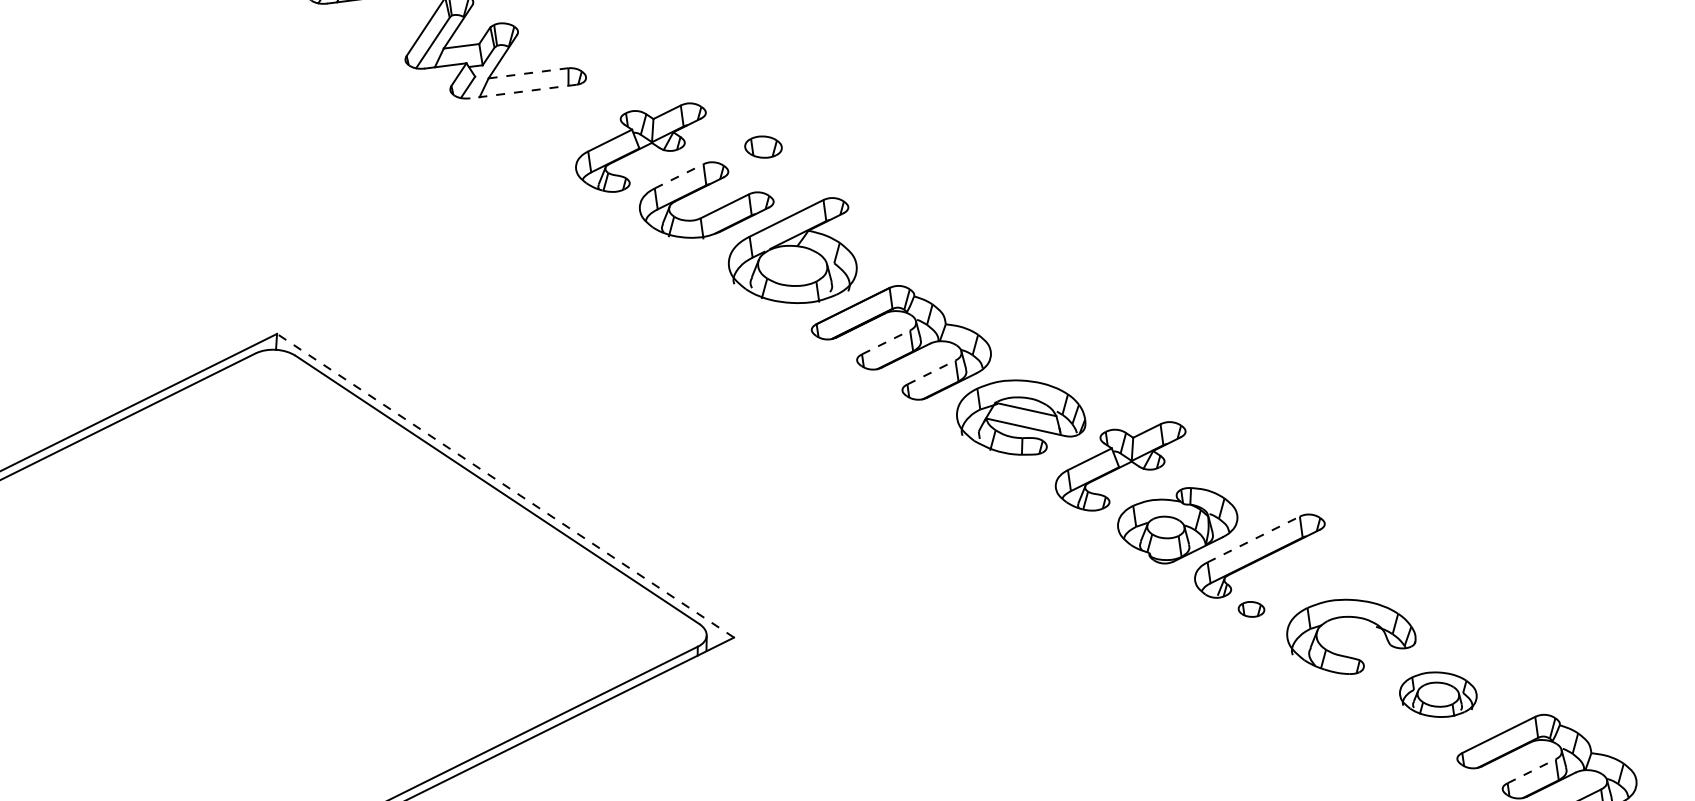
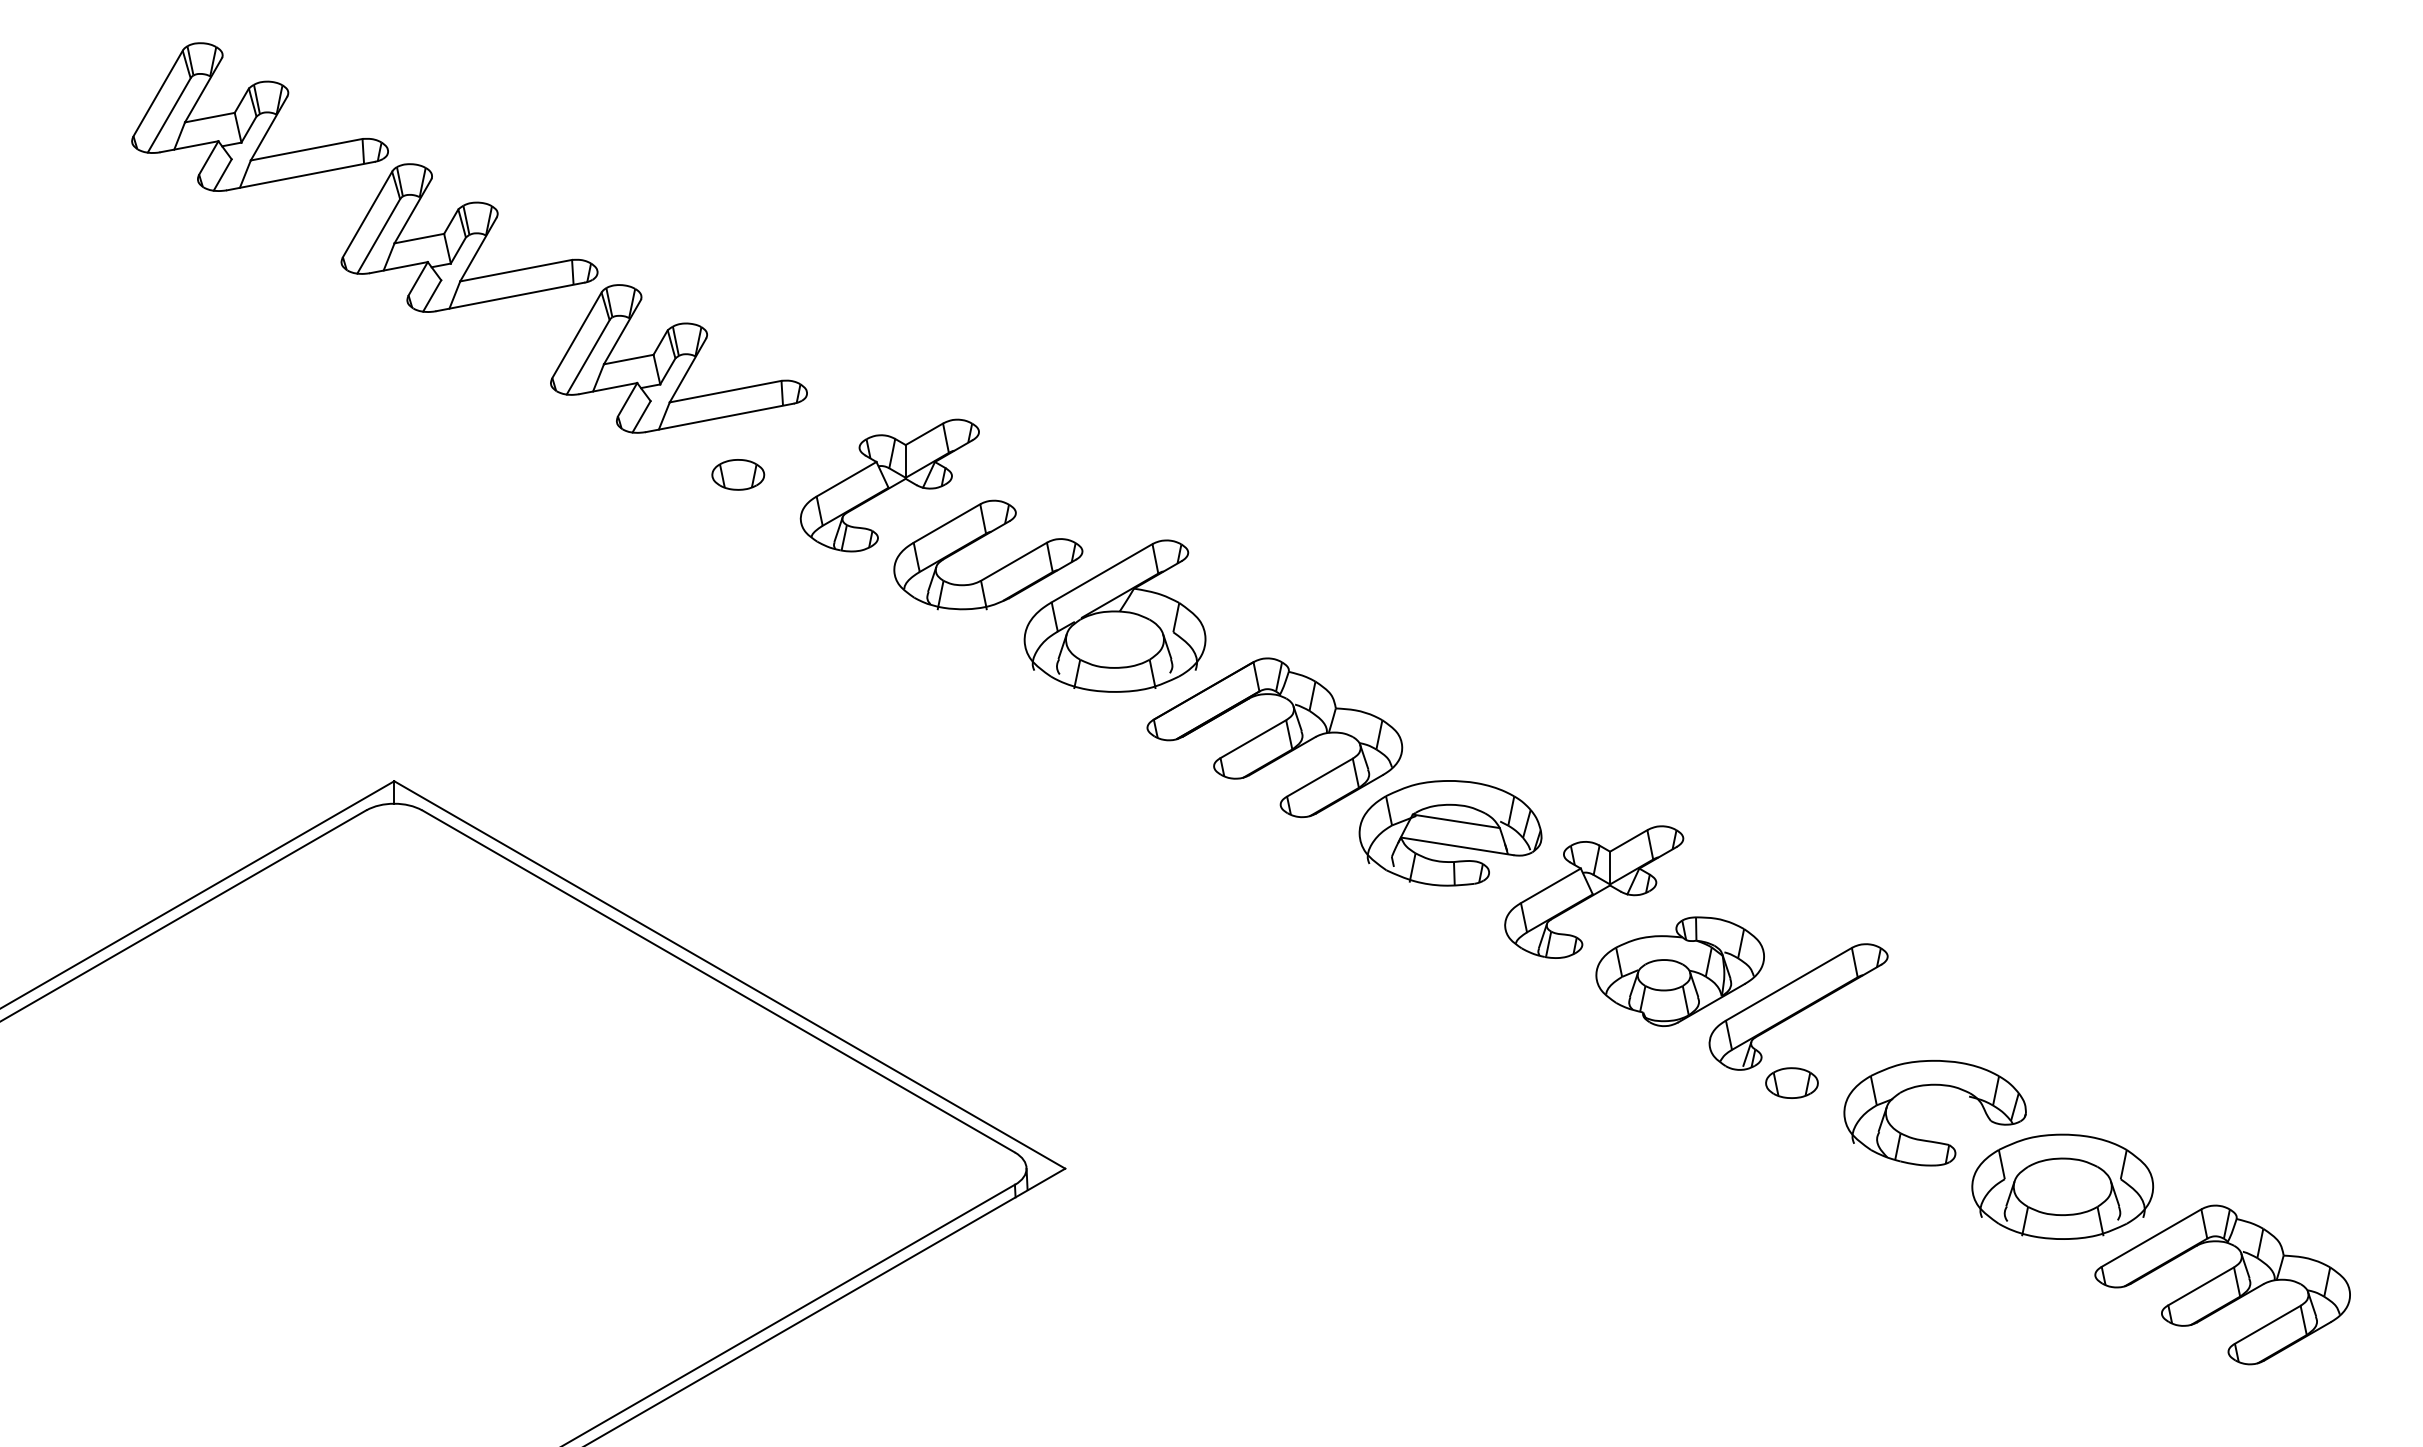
line: (528, 73) -> (725, 391), dashed -> solid
line: (523, 92) -> (719, 418), dashed -> solid
part: (763, 146) -> (738, 474), moved
line: (679, 176) -> (947, 523), dashed -> solid
line: (886, 342) -> (1253, 739), dashed -> solid
line: (931, 372) -> (1319, 777), dashed -> solid
line: (505, 485) -> (729, 974), dashed -> solid
line: (1253, 539) -> (1788, 984), dashed -> solid
part: (1251, 608) -> (1791, 1082), size x1.43
part: (1438, 694) -> (2062, 1186), size x1.67
line: (1531, 771) -> (2201, 1286), dashed -> solid

